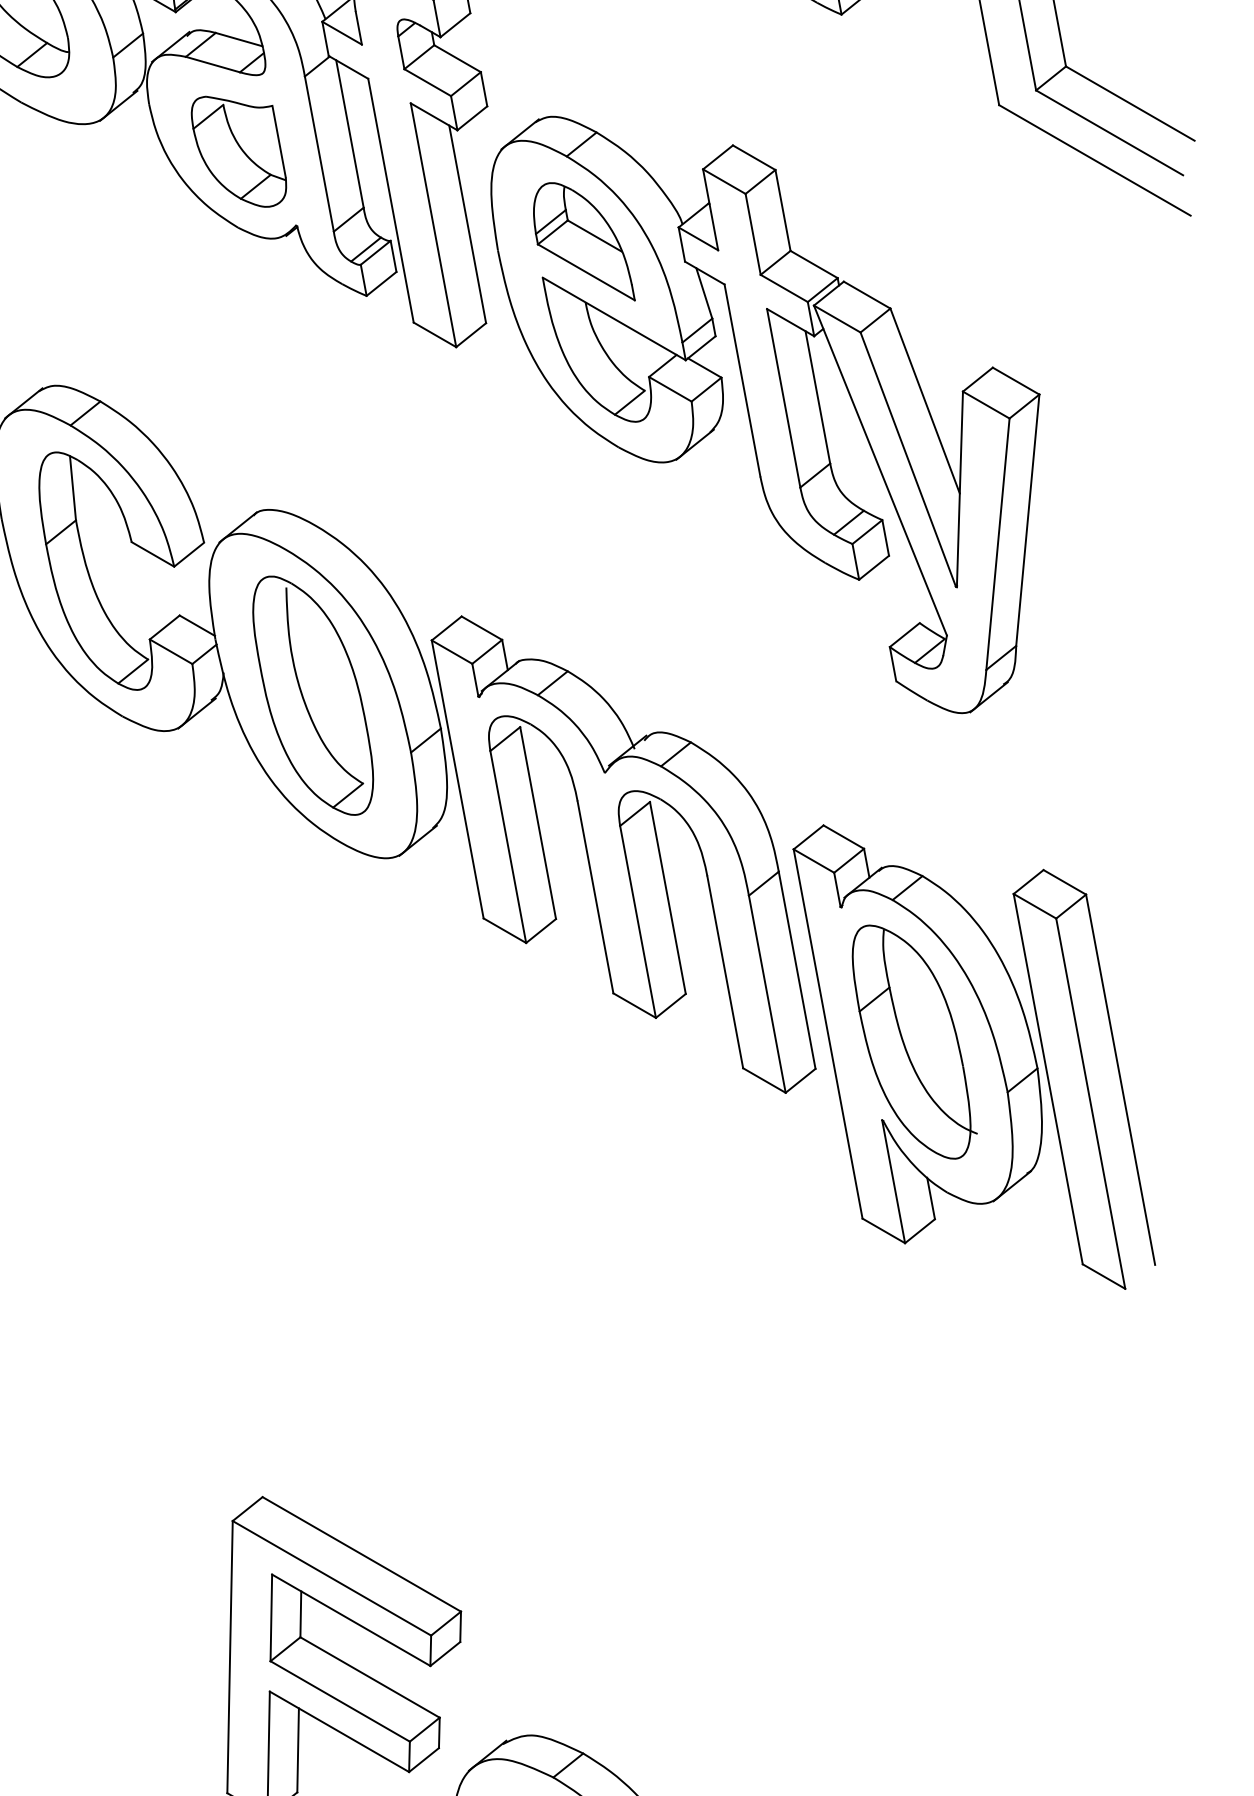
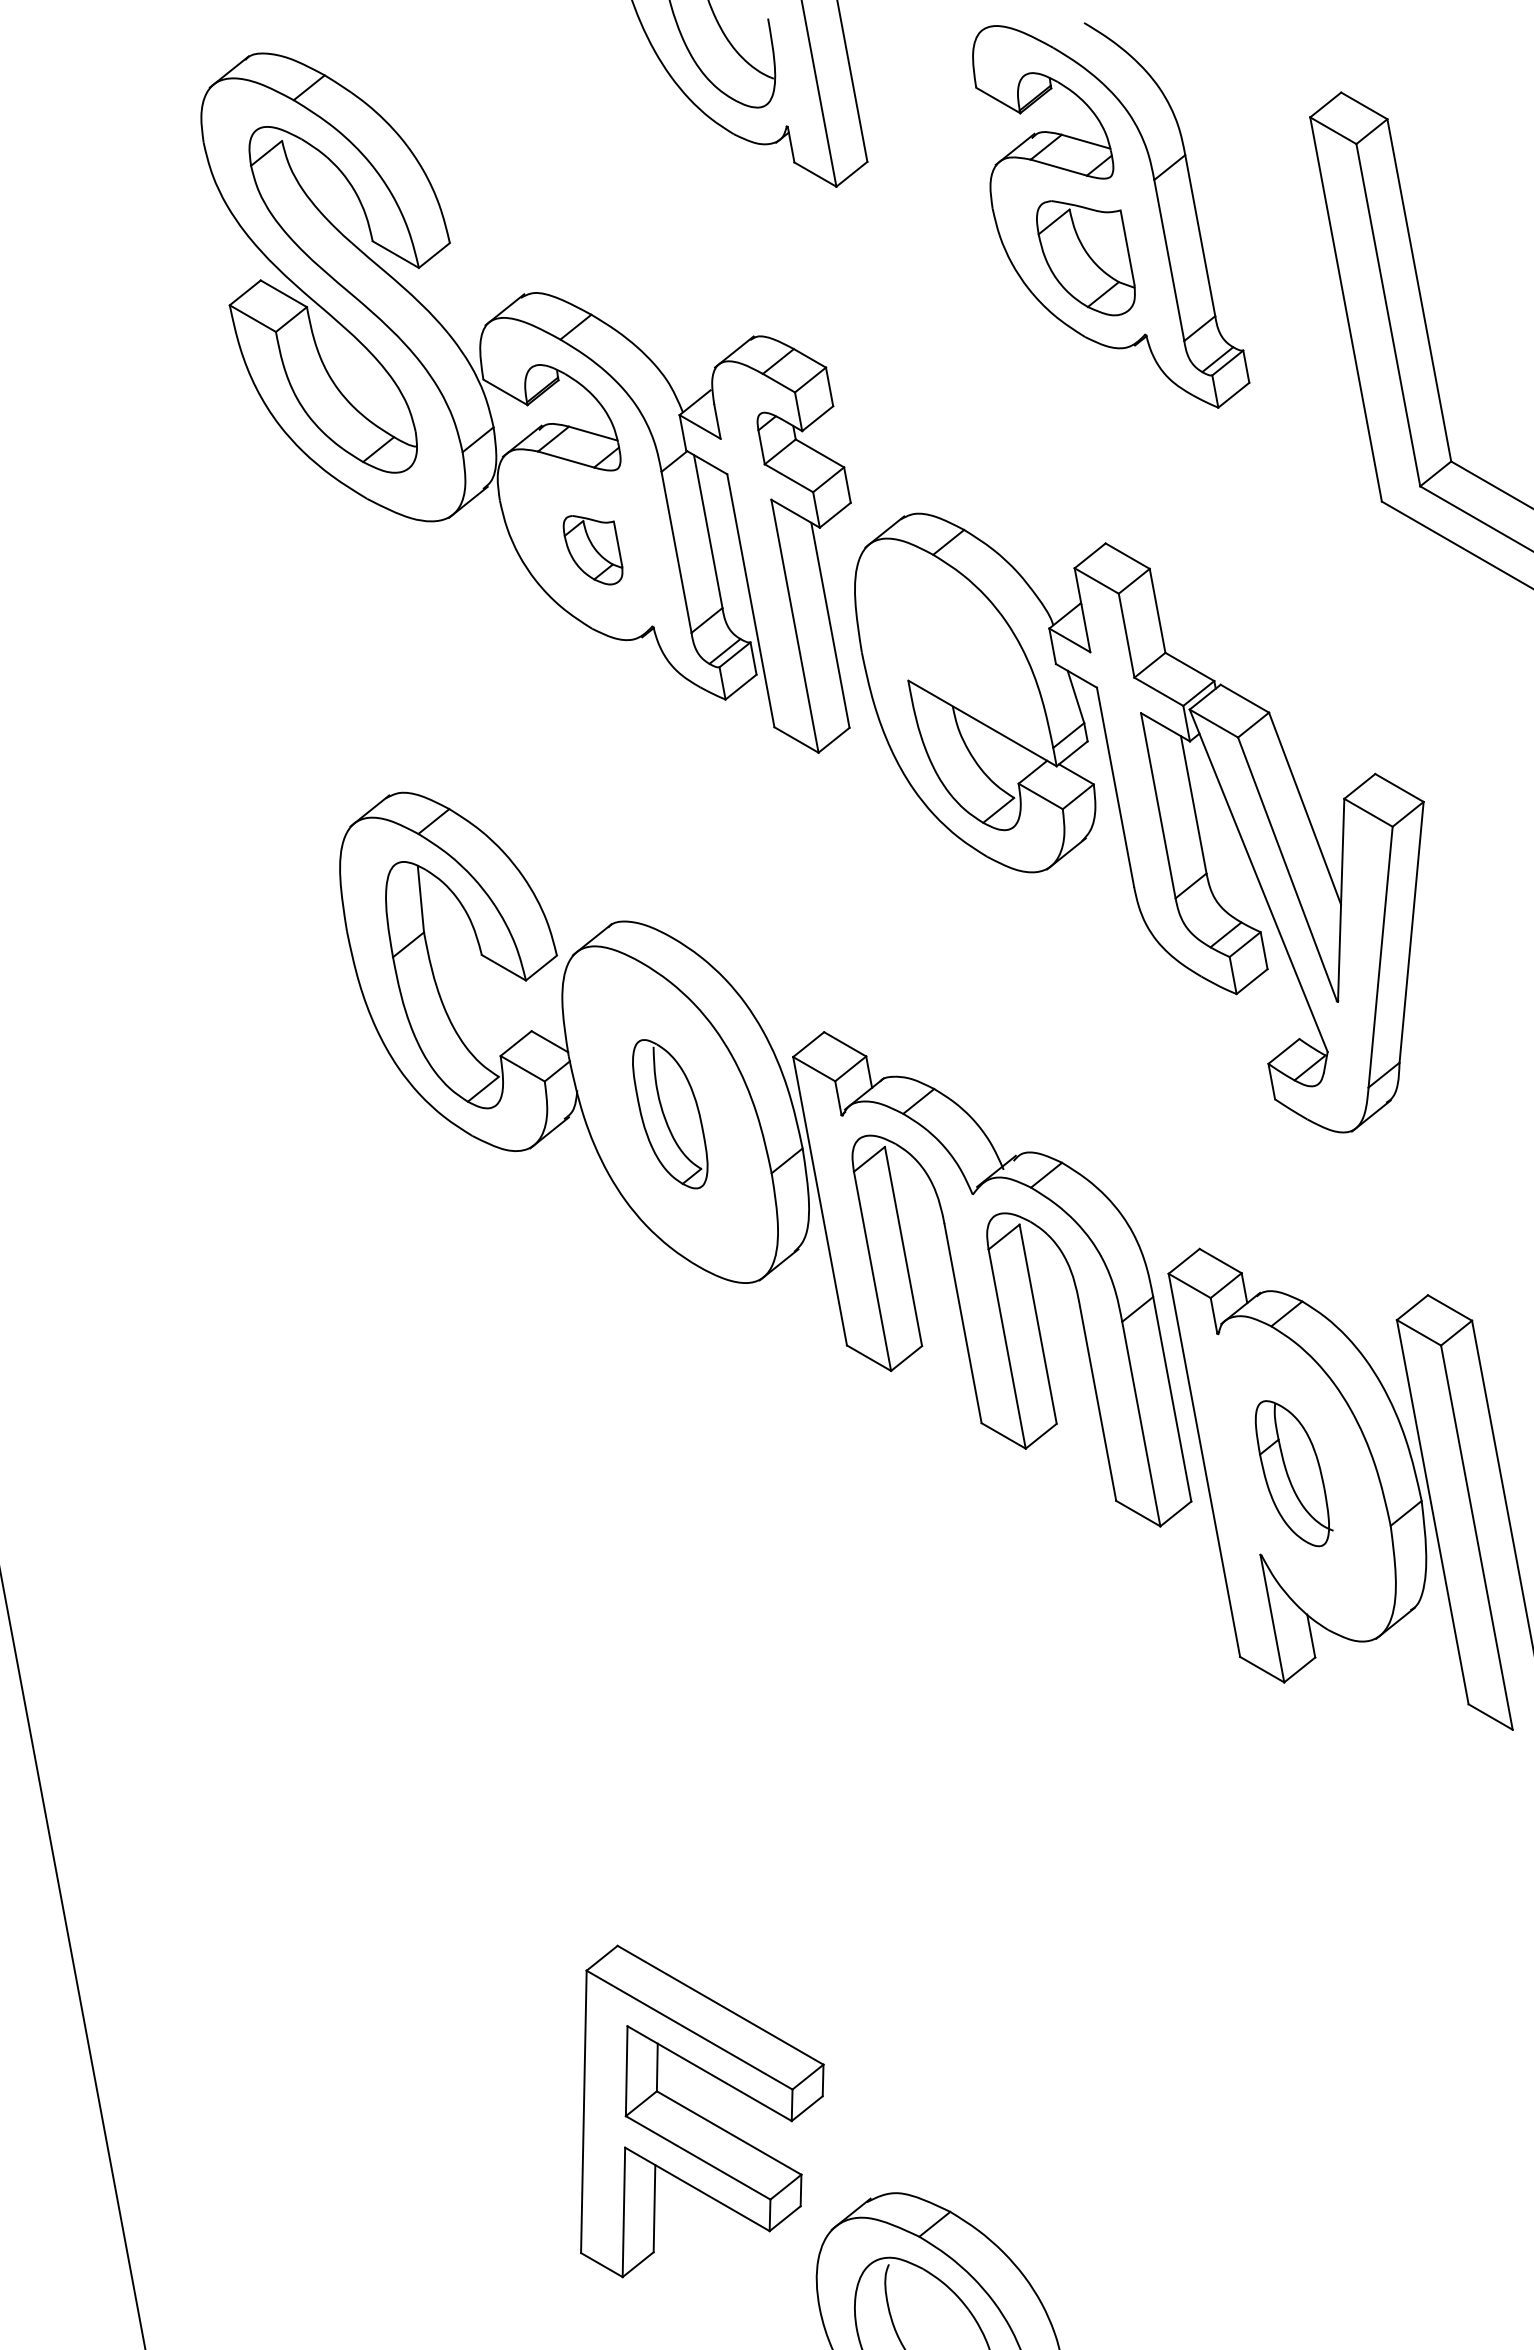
part: (238, 152) -> (592, 550), size x0.6
part: (584, 241) -> (951, 643), removed
part: (313, 694) -> (670, 1113), size x0.6
part: (914, 1041) -> (1294, 1473), size x0.6

